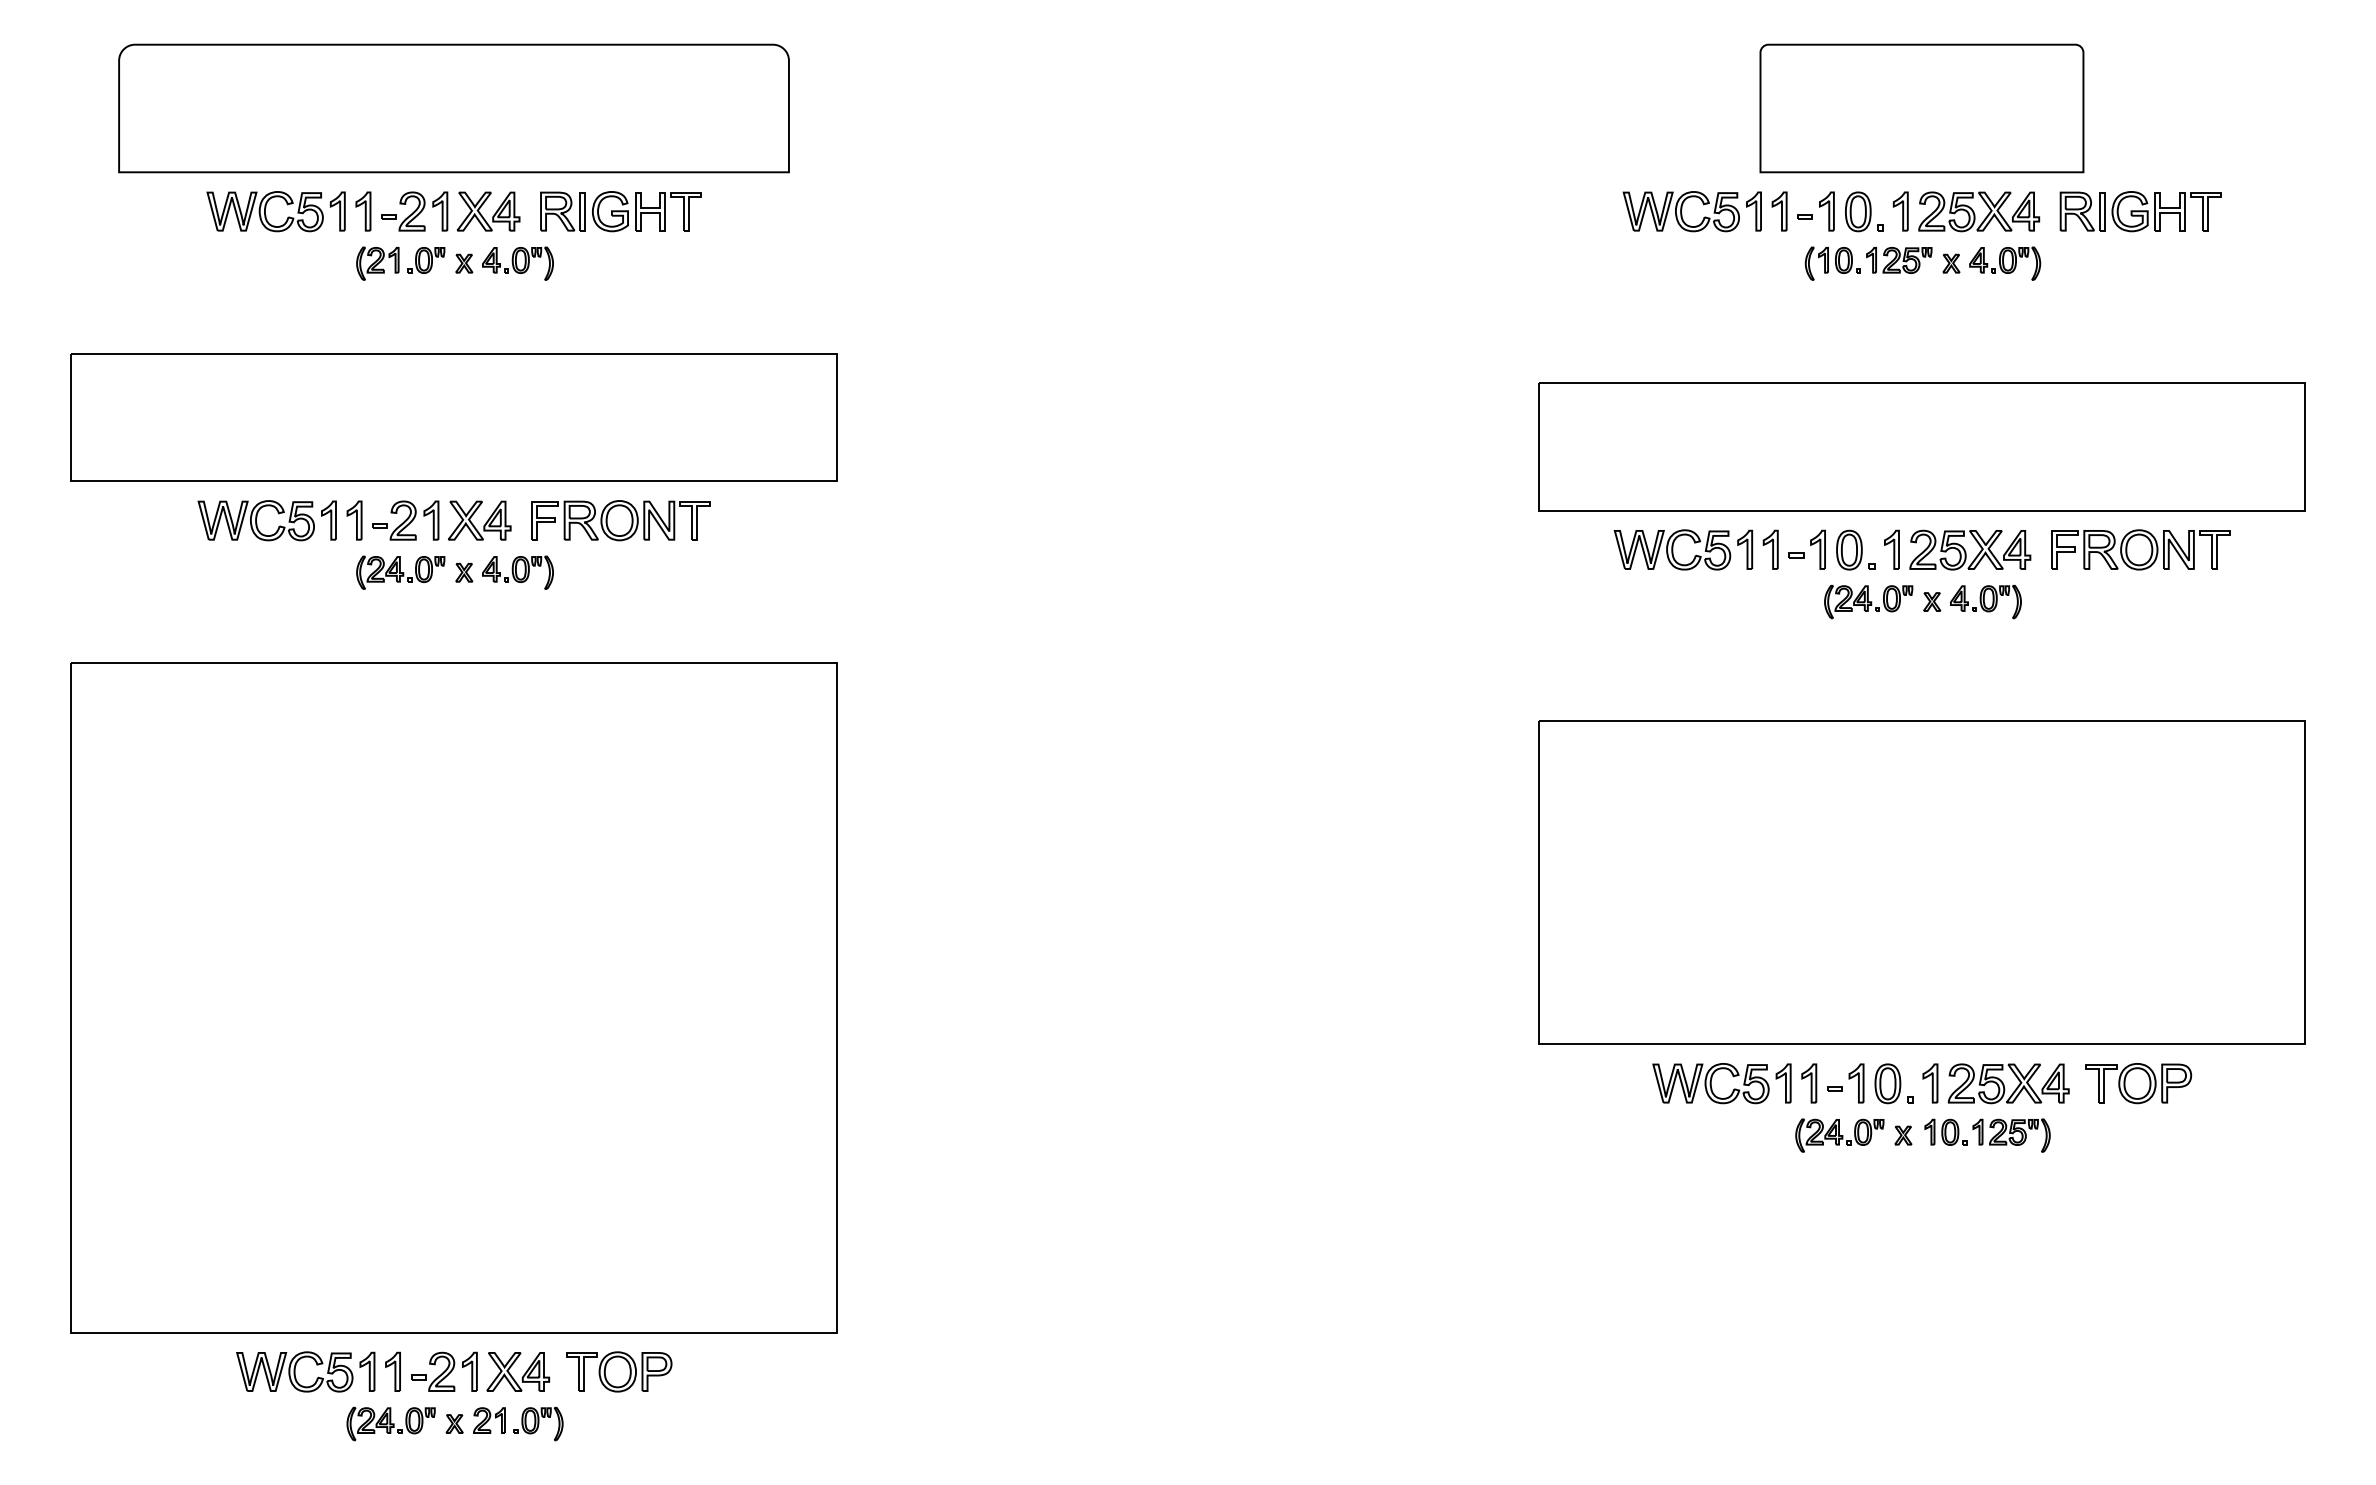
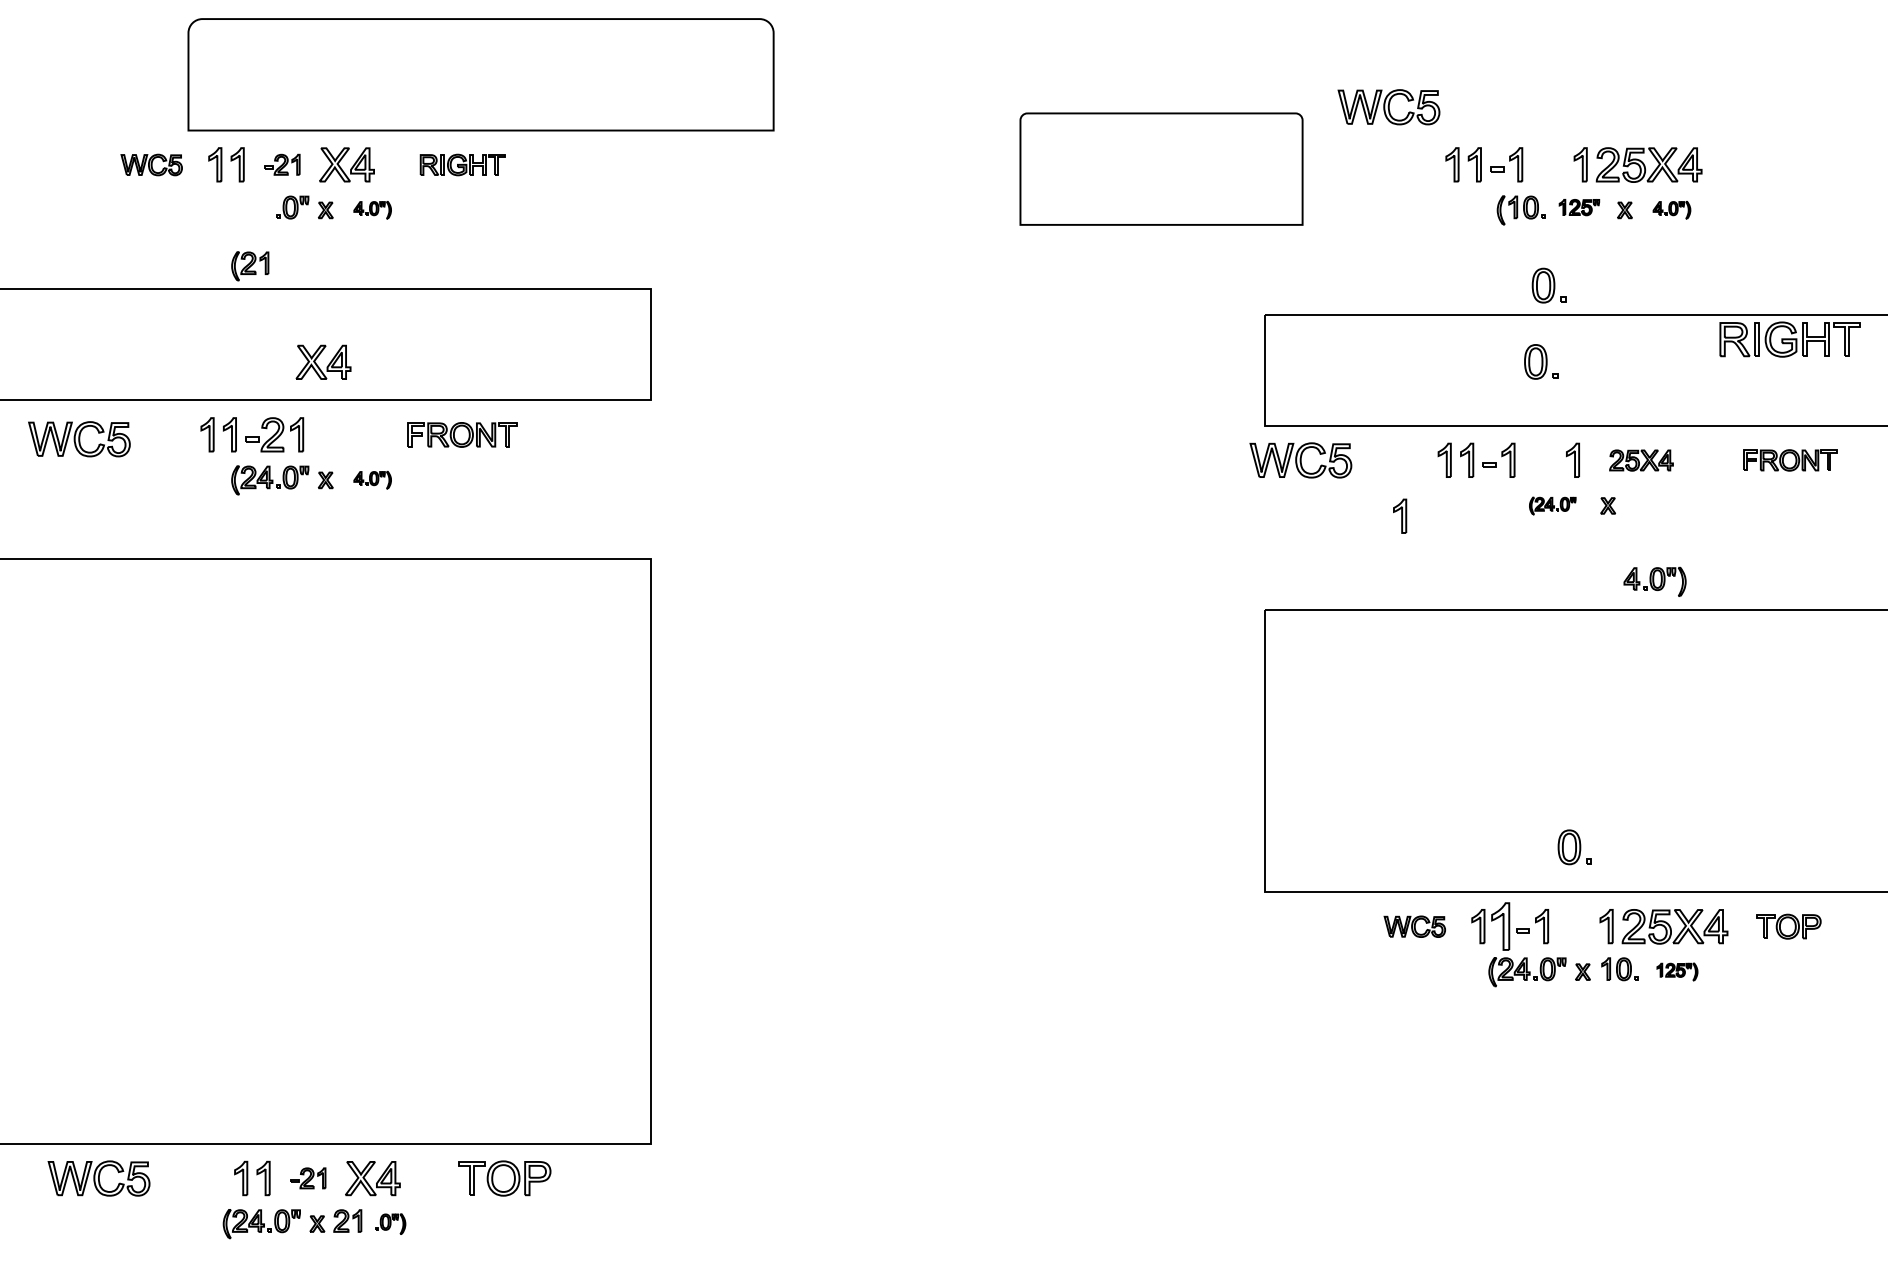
part: (453, 108) -> (480, 74), moved
part: (1921, 108) -> (1161, 169), moved
part: (264, 211) -> (151, 164), size x0.6
part: (414, 211) -> (282, 164), size x0.6
part: (620, 211) -> (462, 164), size x0.6
part: (1680, 211) -> (1388, 107), moved
part: (1864, 211) -> (1549, 285), moved
part: (2140, 211) -> (1790, 339), moved
part: (1899, 260) -> (1579, 207), size x0.7
part: (377, 263) -> (249, 266), moved
part: (517, 263) -> (372, 210), size x0.6
part: (2005, 263) -> (1672, 210), size x0.6
part: (255, 520) -> (78, 439), moved
part: (620, 520) -> (462, 434), size x0.7
part: (485, 522) -> (328, 363), moved
part: (1672, 549) -> (1300, 460), moved
part: (1855, 549) -> (1541, 361), moved
part: (1970, 549) -> (1641, 460), size x0.6
part: (2140, 549) -> (1790, 460), size x0.6
part: (517, 572) -> (372, 480), size x0.6
part: (1868, 602) -> (1552, 506), size x0.6
part: (1985, 602) -> (1654, 582), moved
part: (1693, 613) -> (1399, 515), added
part: (1710, 1083) -> (1414, 926), size x0.6
part: (1809, 1083) -> (1500, 926), size x1.4
part: (1893, 1083) -> (1574, 847), moved
part: (2138, 1083) -> (1788, 926), size x0.7
part: (2011, 1135) -> (1677, 971), size x0.6
part: (294, 1371) -> (98, 1178), moved
part: (444, 1371) -> (308, 1178), size x0.6
part: (619, 1371) -> (505, 1178), moved
part: (538, 1424) -> (390, 1224), size x0.7

